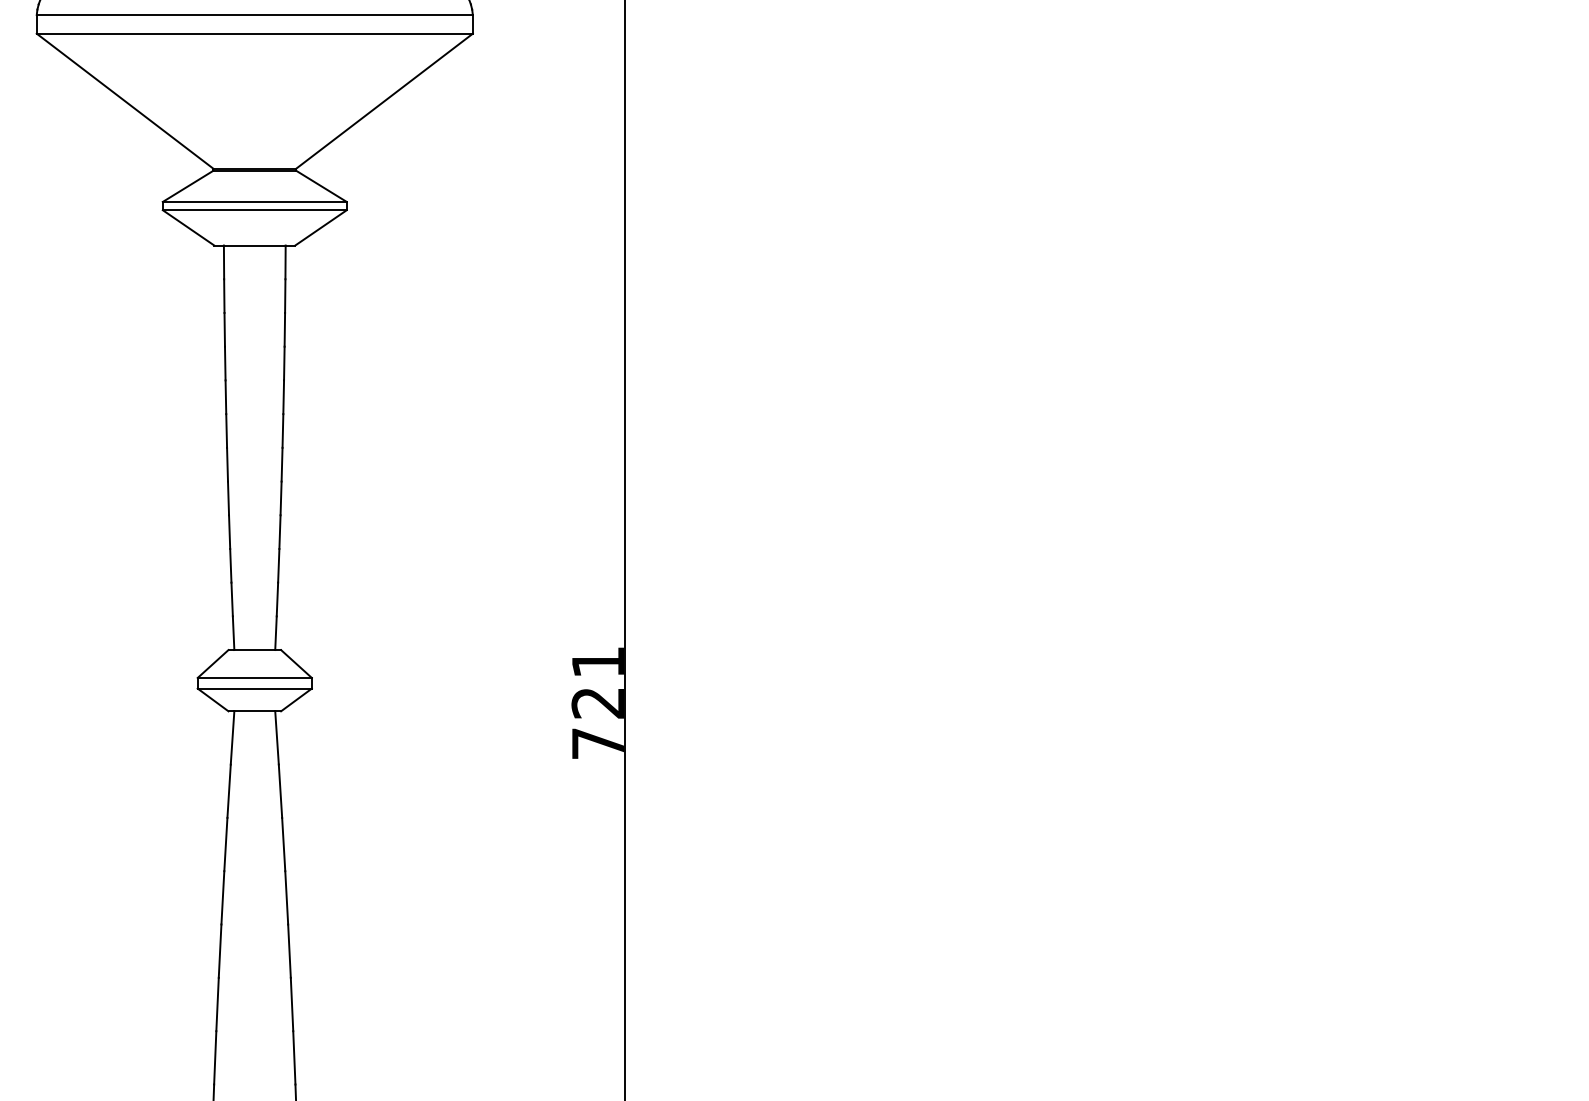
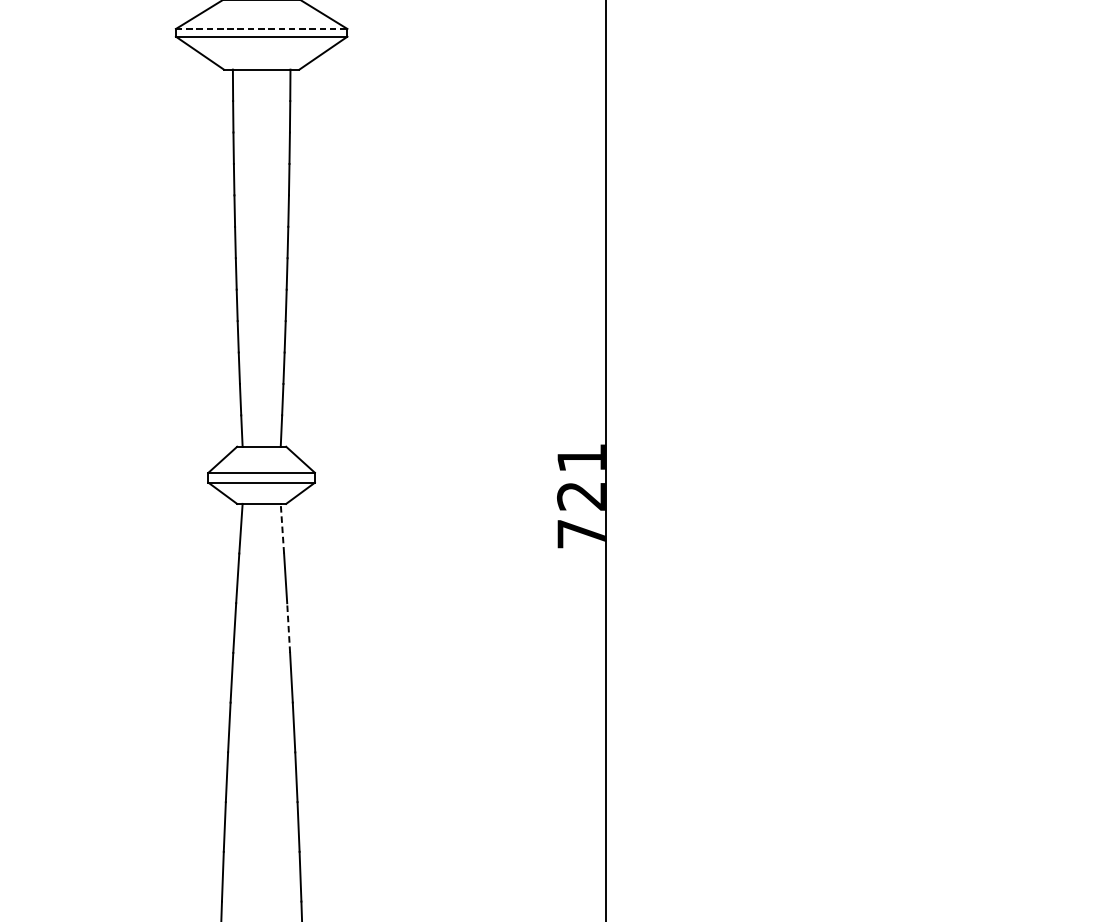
line: (254, 201) -> (261, 28), solid -> dashed
line: (277, 737) -> (282, 528), solid -> dashed
line: (283, 844) -> (288, 628), solid -> dashed

